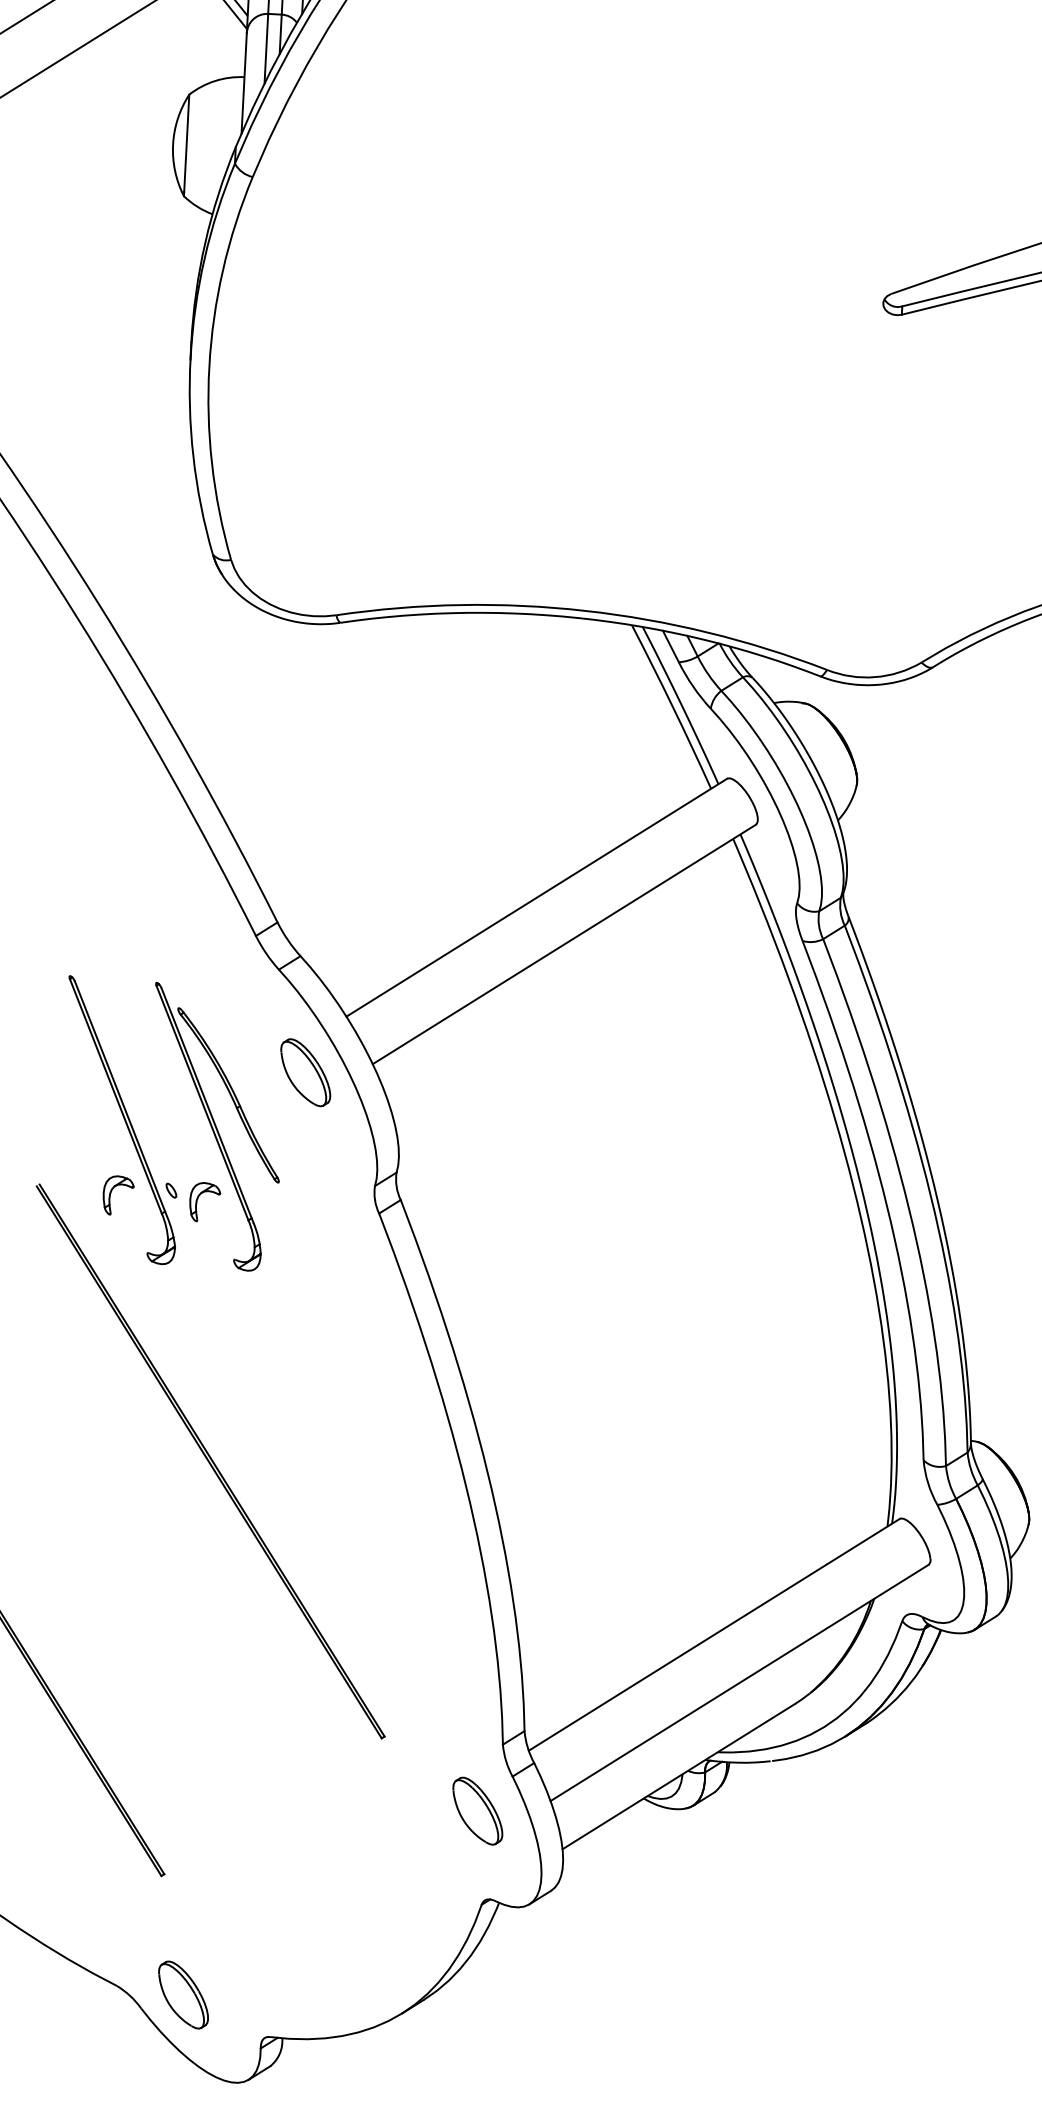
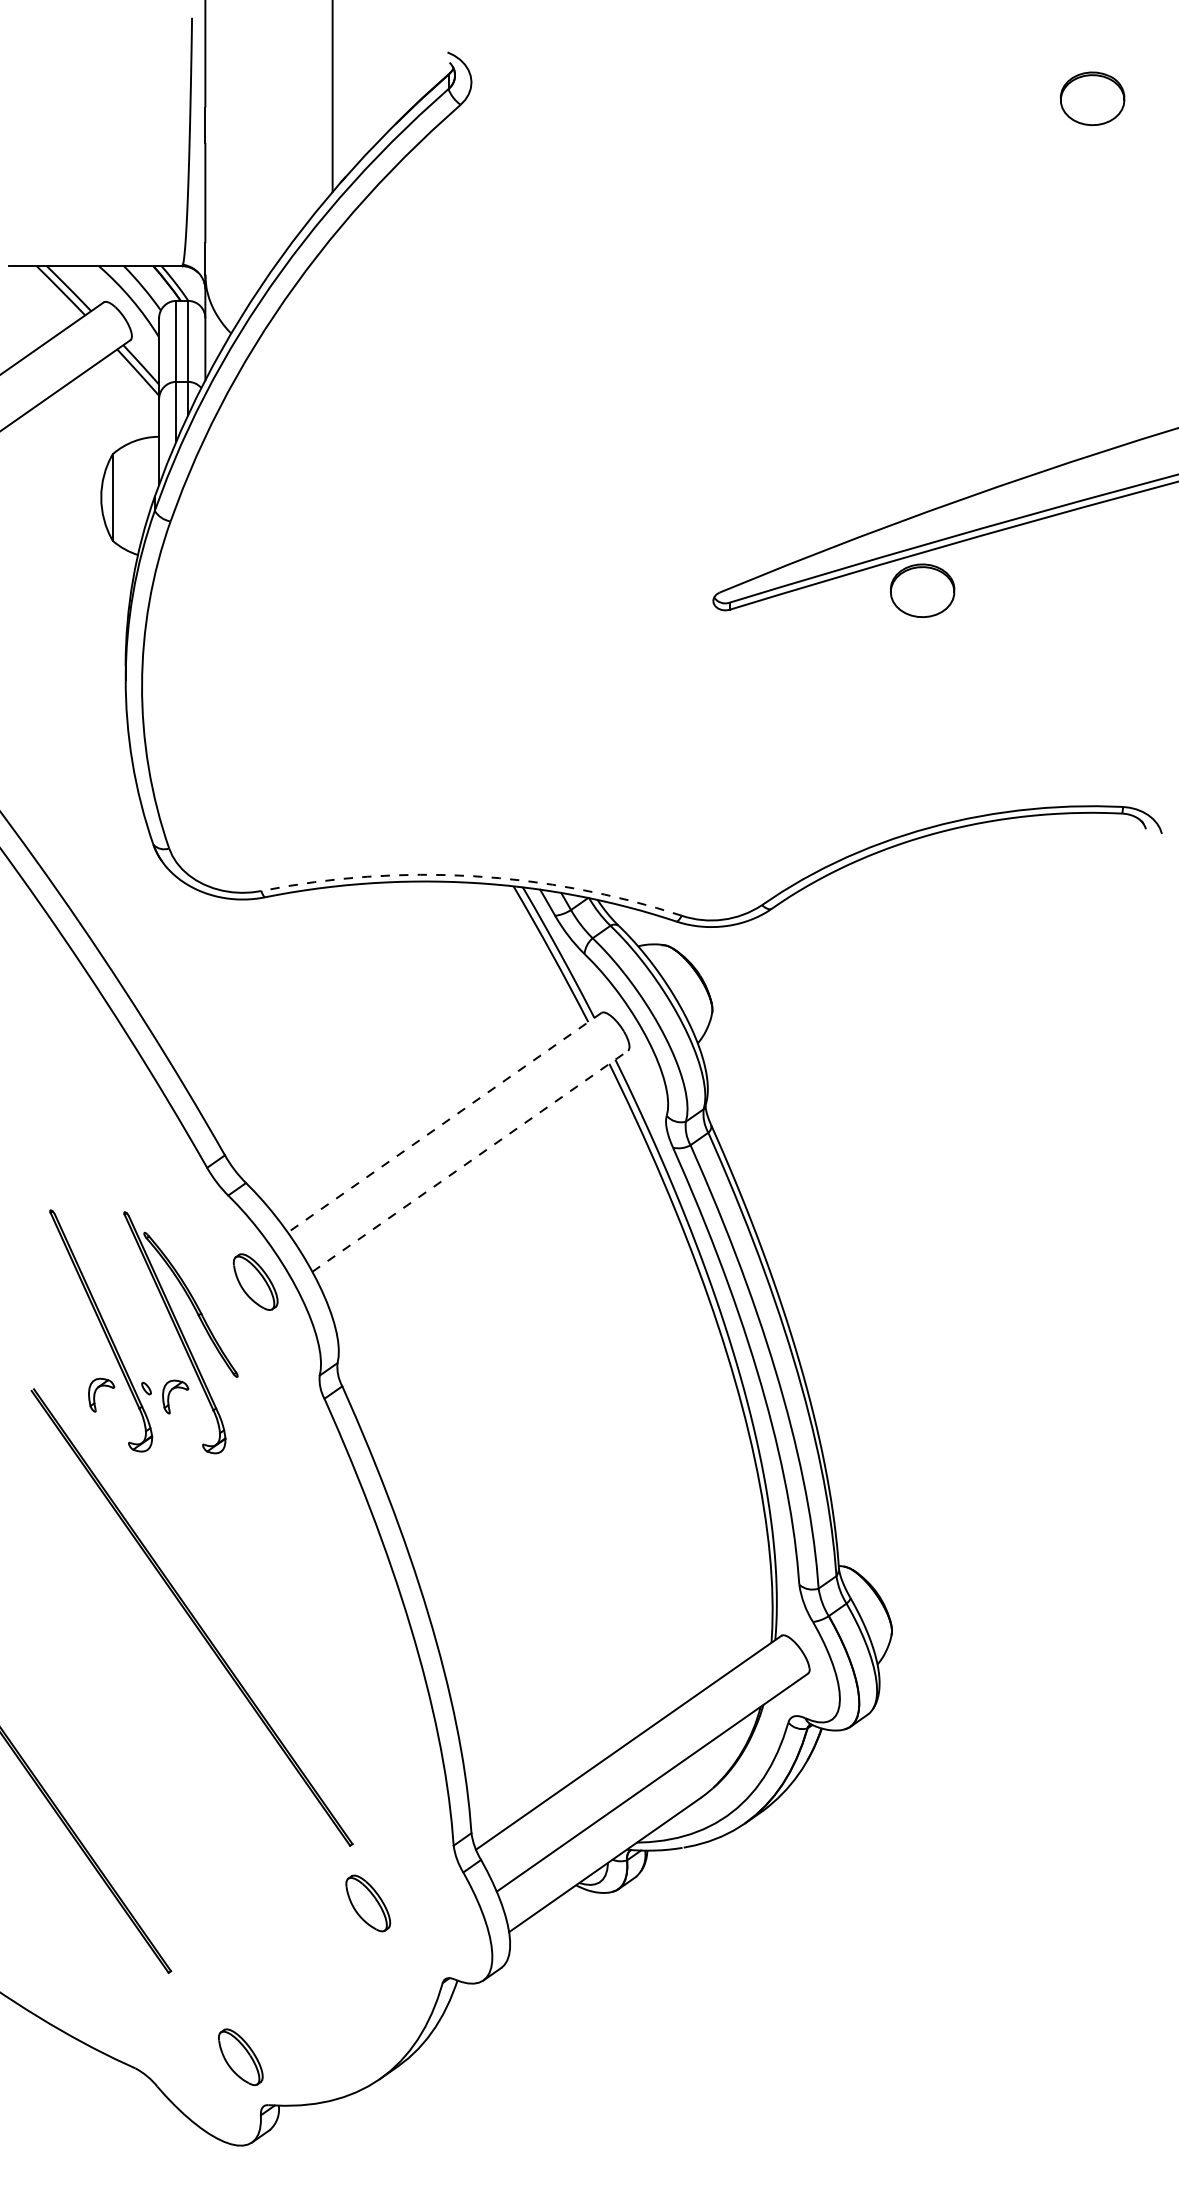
arc: (585, 611) -> (473, 876), solid -> dashed
line: (536, 898) -> (444, 1123), solid -> dashed
line: (564, 944) -> (470, 1161), solid -> dashed
part: (478, 1811) -> (368, 1903), moved
part: (183, 1995) -> (240, 2057), moved

